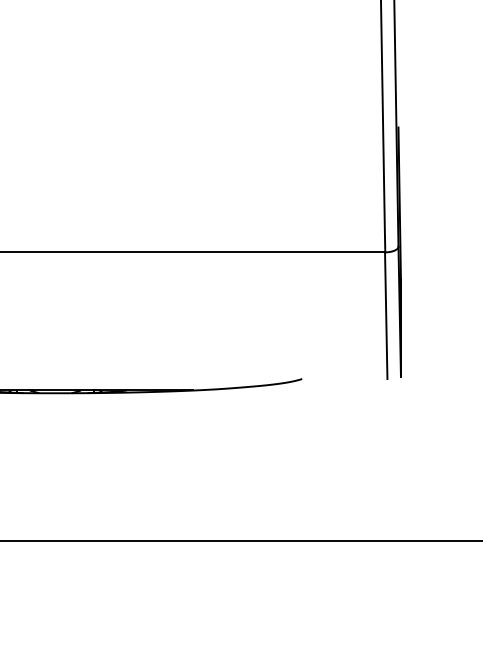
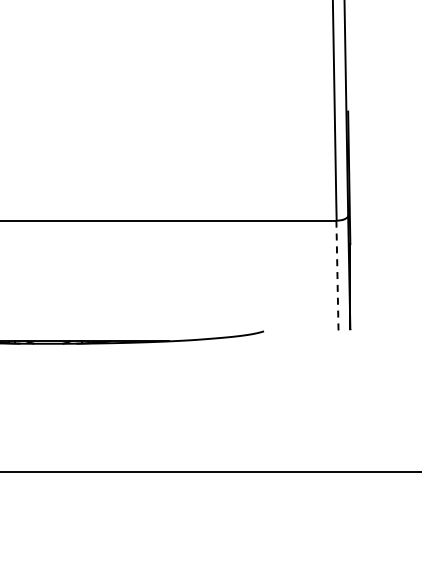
line: (386, 316) -> (337, 276), solid -> dashed

